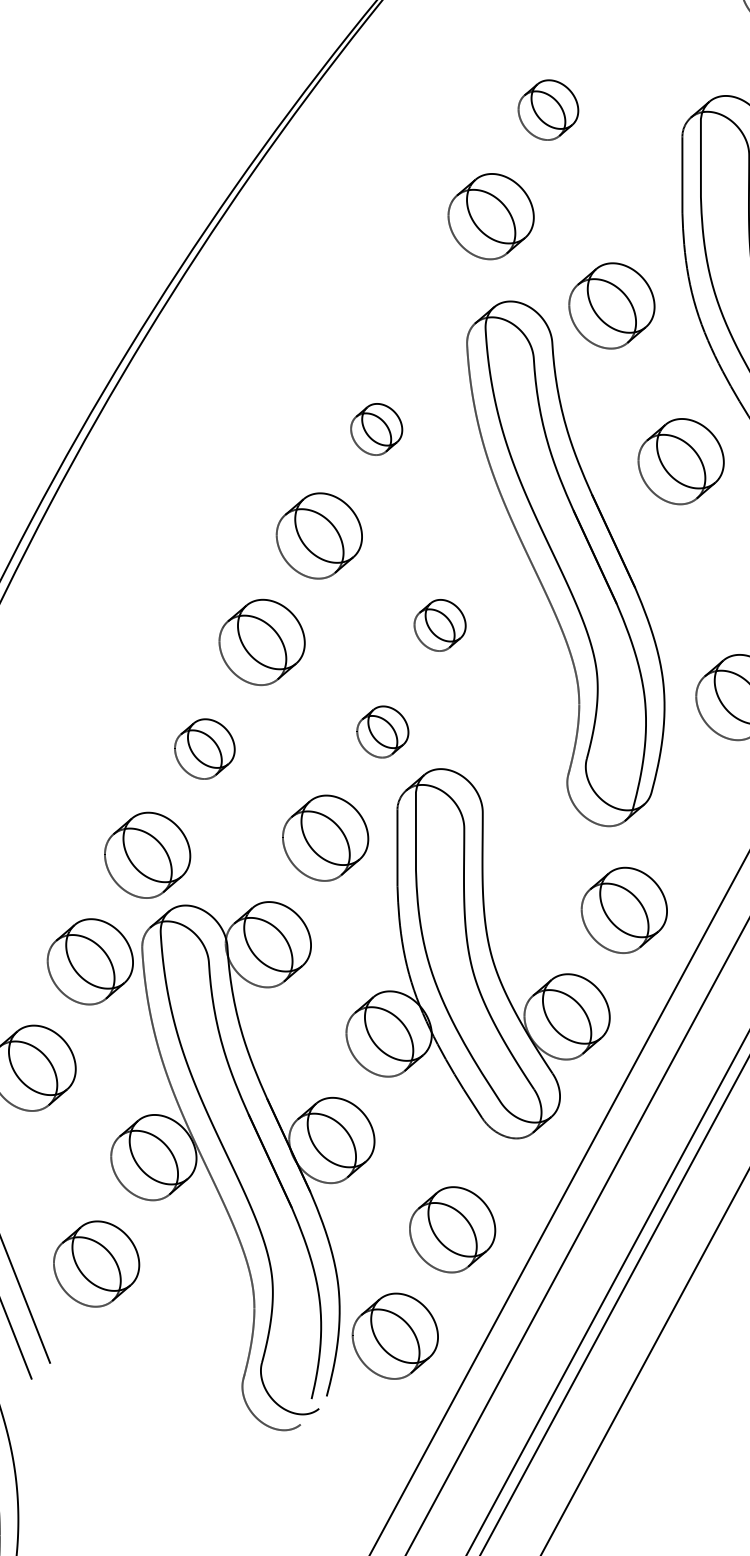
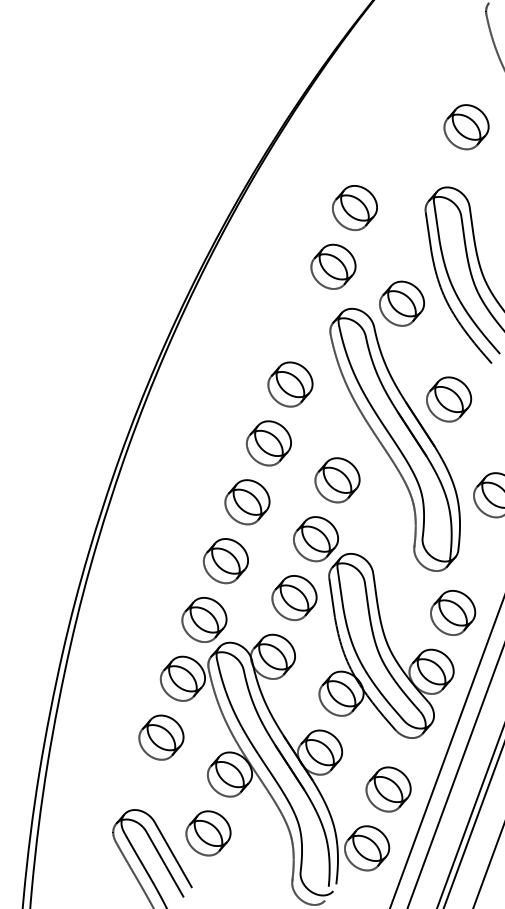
part: (547, 109) -> (354, 207), size x1.43
part: (376, 429) -> (290, 384), size x1.67
part: (682, 461) -> (449, 399), moved
part: (440, 625) -> (337, 480), size x1.67
part: (381, 732) -> (315, 539), size x1.67
part: (203, 749) -> (225, 561), size x1.43

